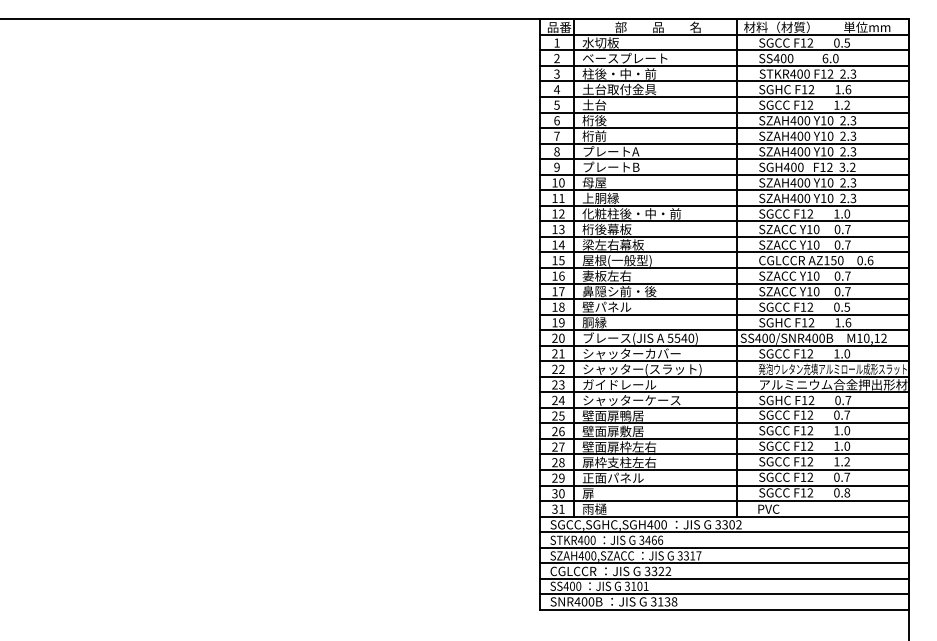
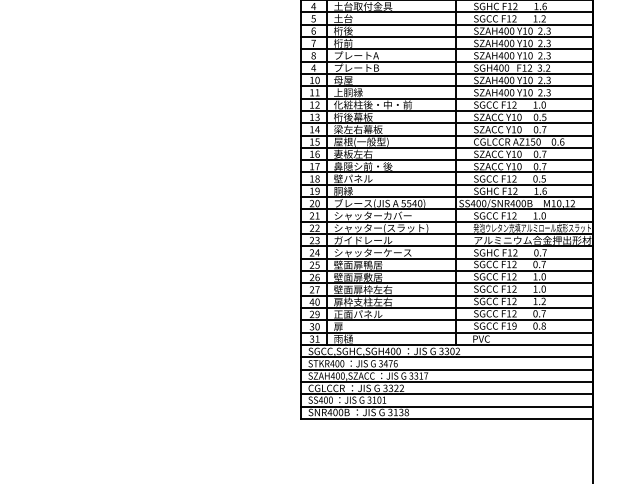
text: (556, 167) -> (313, 68), 9 -> 4
text: (847, 229) -> (543, 117), 0.7 -> 0.5
text: (557, 462) -> (314, 302), 28 -> 40
text: (810, 492) -> (514, 325), F12 -> F19
text: (653, 539) -> (390, 363), 3466 -> 3476

